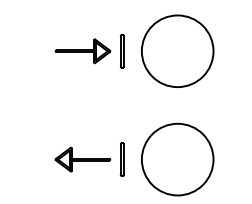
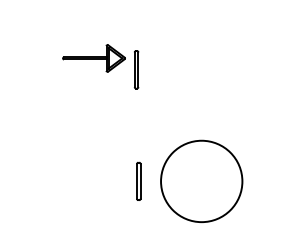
part: (177, 50) -> (201, 57), removed
part: (121, 51) -> (135, 70), moved
part: (82, 159) -> (93, 181), removed

